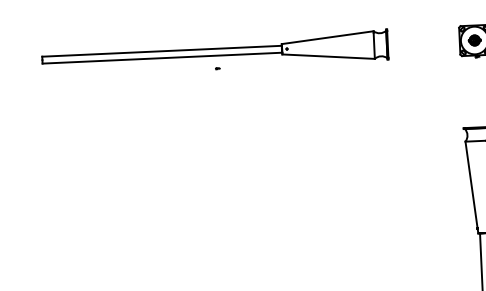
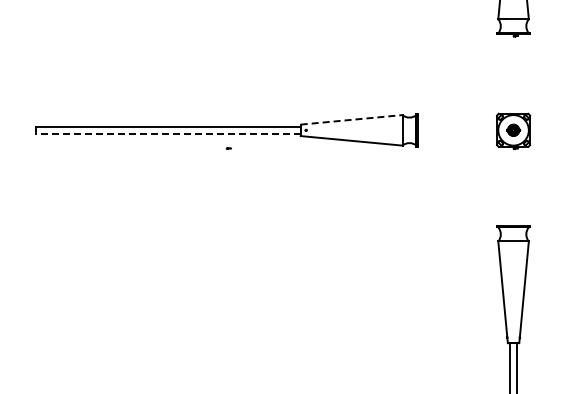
line: (328, 37) -> (352, 119), solid -> dashed
line: (161, 58) -> (167, 134), solid -> dashed

